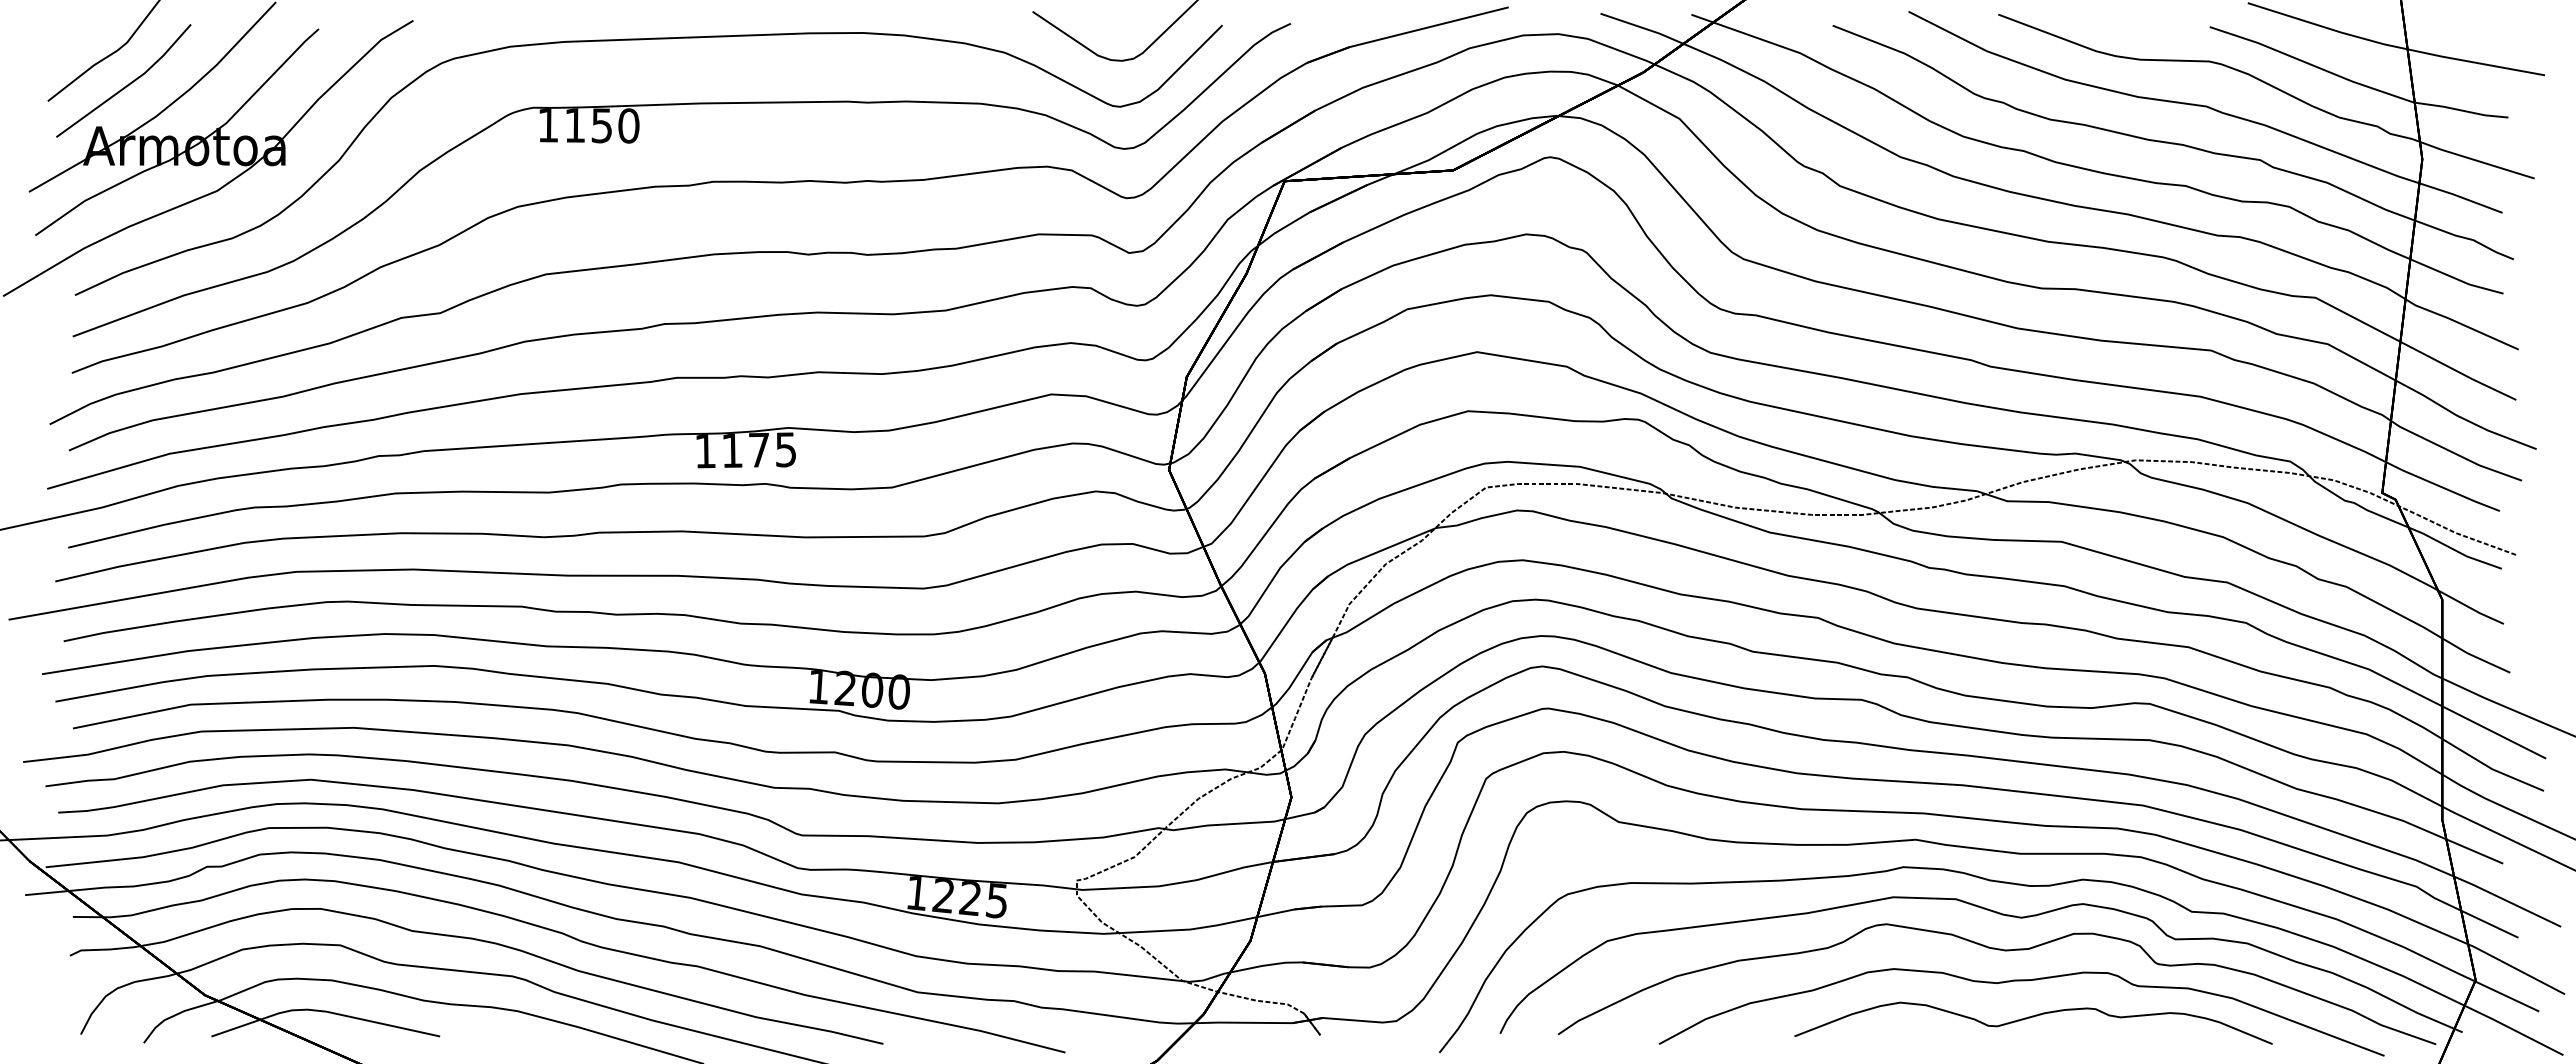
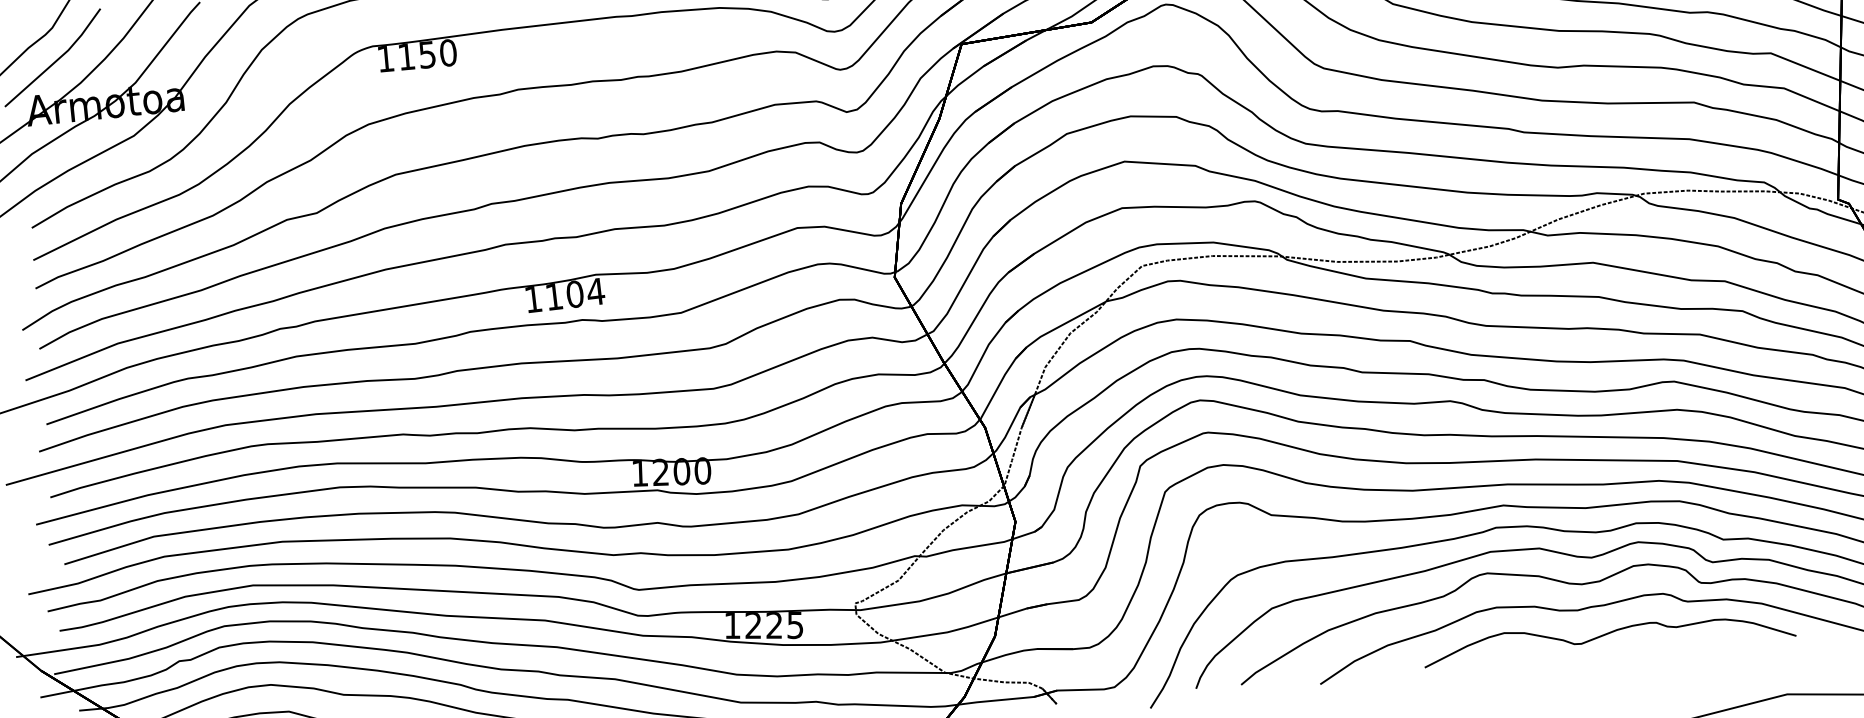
text: (772, 449) -> (585, 292), 1175 -> 1104

